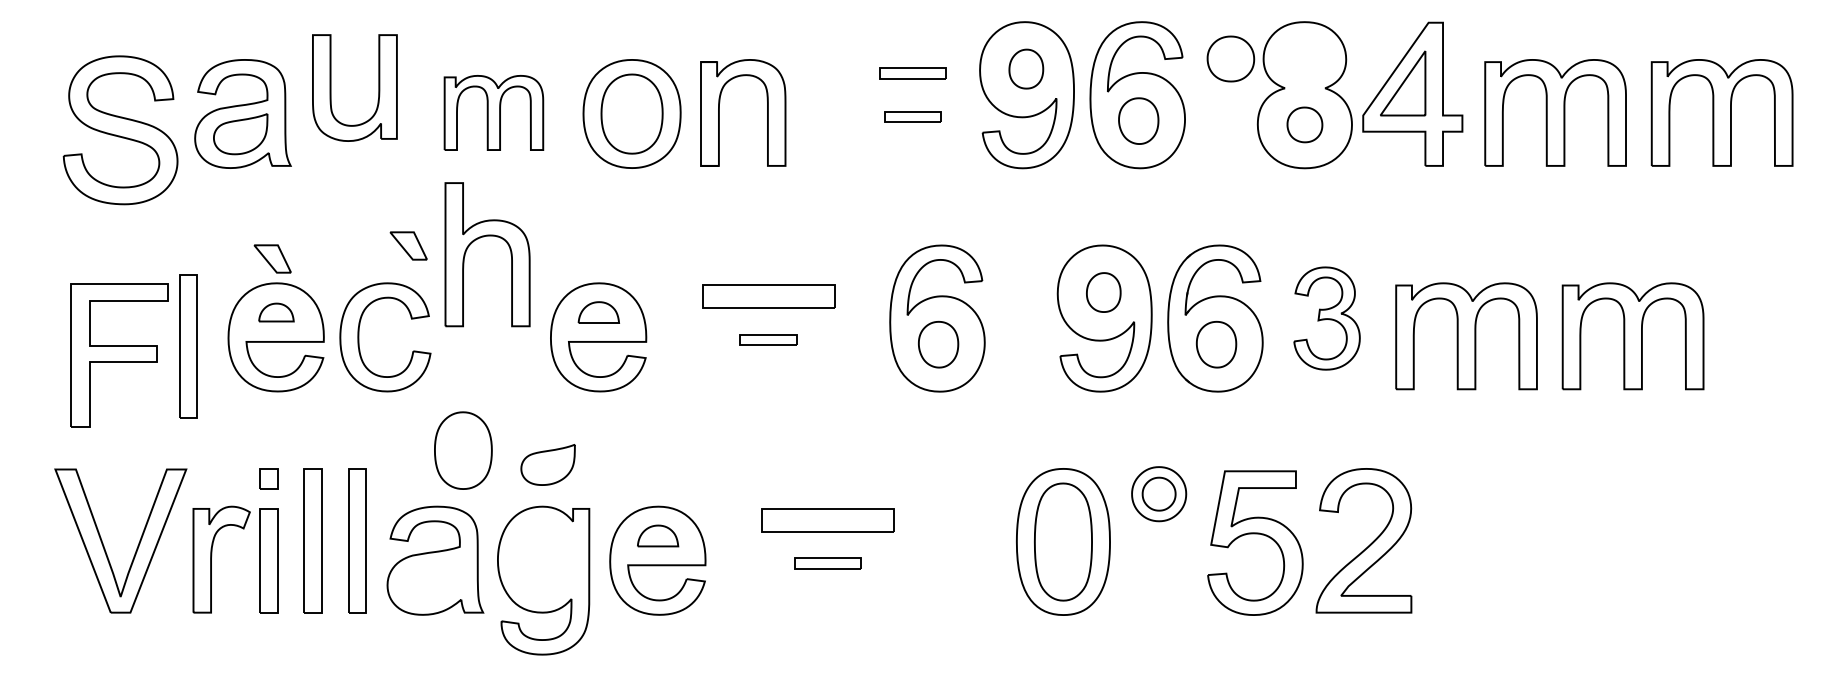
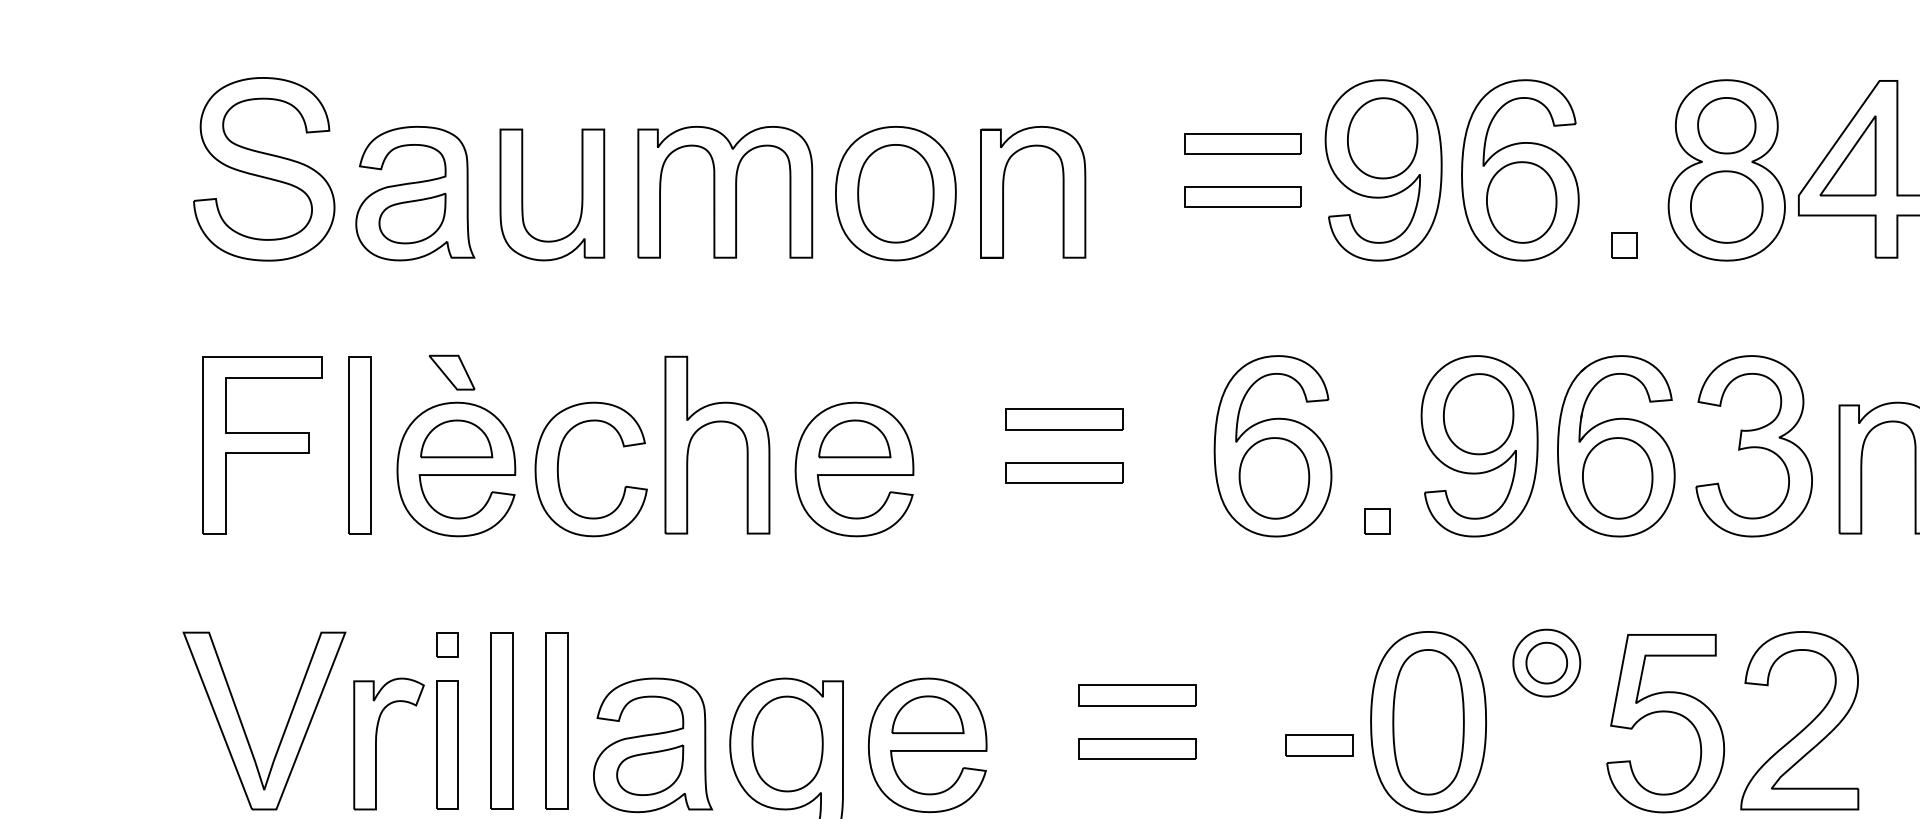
part: (1230, 58) -> (1726, 125), moved
part: (1026, 68) -> (1382, 137), size x1.67
part: (912, 73) -> (1242, 143), size x1.43
part: (331, 87) -> (523, 194), moved
part: (493, 112) -> (724, 191), size x1.43
part: (912, 116) -> (1242, 196), size x1.67
part: (1138, 120) -> (1521, 201), size x1.43
part: (1304, 124) -> (1726, 206), size x1.67
part: (120, 130) -> (264, 169), moved
part: (1221, 155) -> (1623, 244), added
part: (483, 237) -> (712, 423), moved
part: (408, 245) -> (619, 356), removed
part: (1103, 292) -> (1478, 414), size x1.67
part: (768, 296) -> (1064, 419), size x0.71
part: (276, 312) -> (456, 438), size x1.67
part: (598, 312) -> (854, 438), size x1.43
part: (1326, 318) -> (1753, 446), size x1.43
part: (768, 339) -> (1064, 472), size x1.67
part: (938, 344) -> (1274, 478), size x1.43
part: (1216, 344) -> (1617, 478), size x1.43
part: (188, 346) -> (360, 444), moved
part: (119, 355) -> (262, 444), moved
part: (1021, 378) -> (1376, 520), added
part: (463, 450) -> (787, 743), moved
part: (547, 464) -> (649, 769), moved
part: (827, 519) -> (1137, 694), size x0.71
part: (657, 535) -> (927, 714), size x1.43
part: (974, 560) -> (1318, 745), added
part: (827, 563) -> (1137, 748), size x1.43

